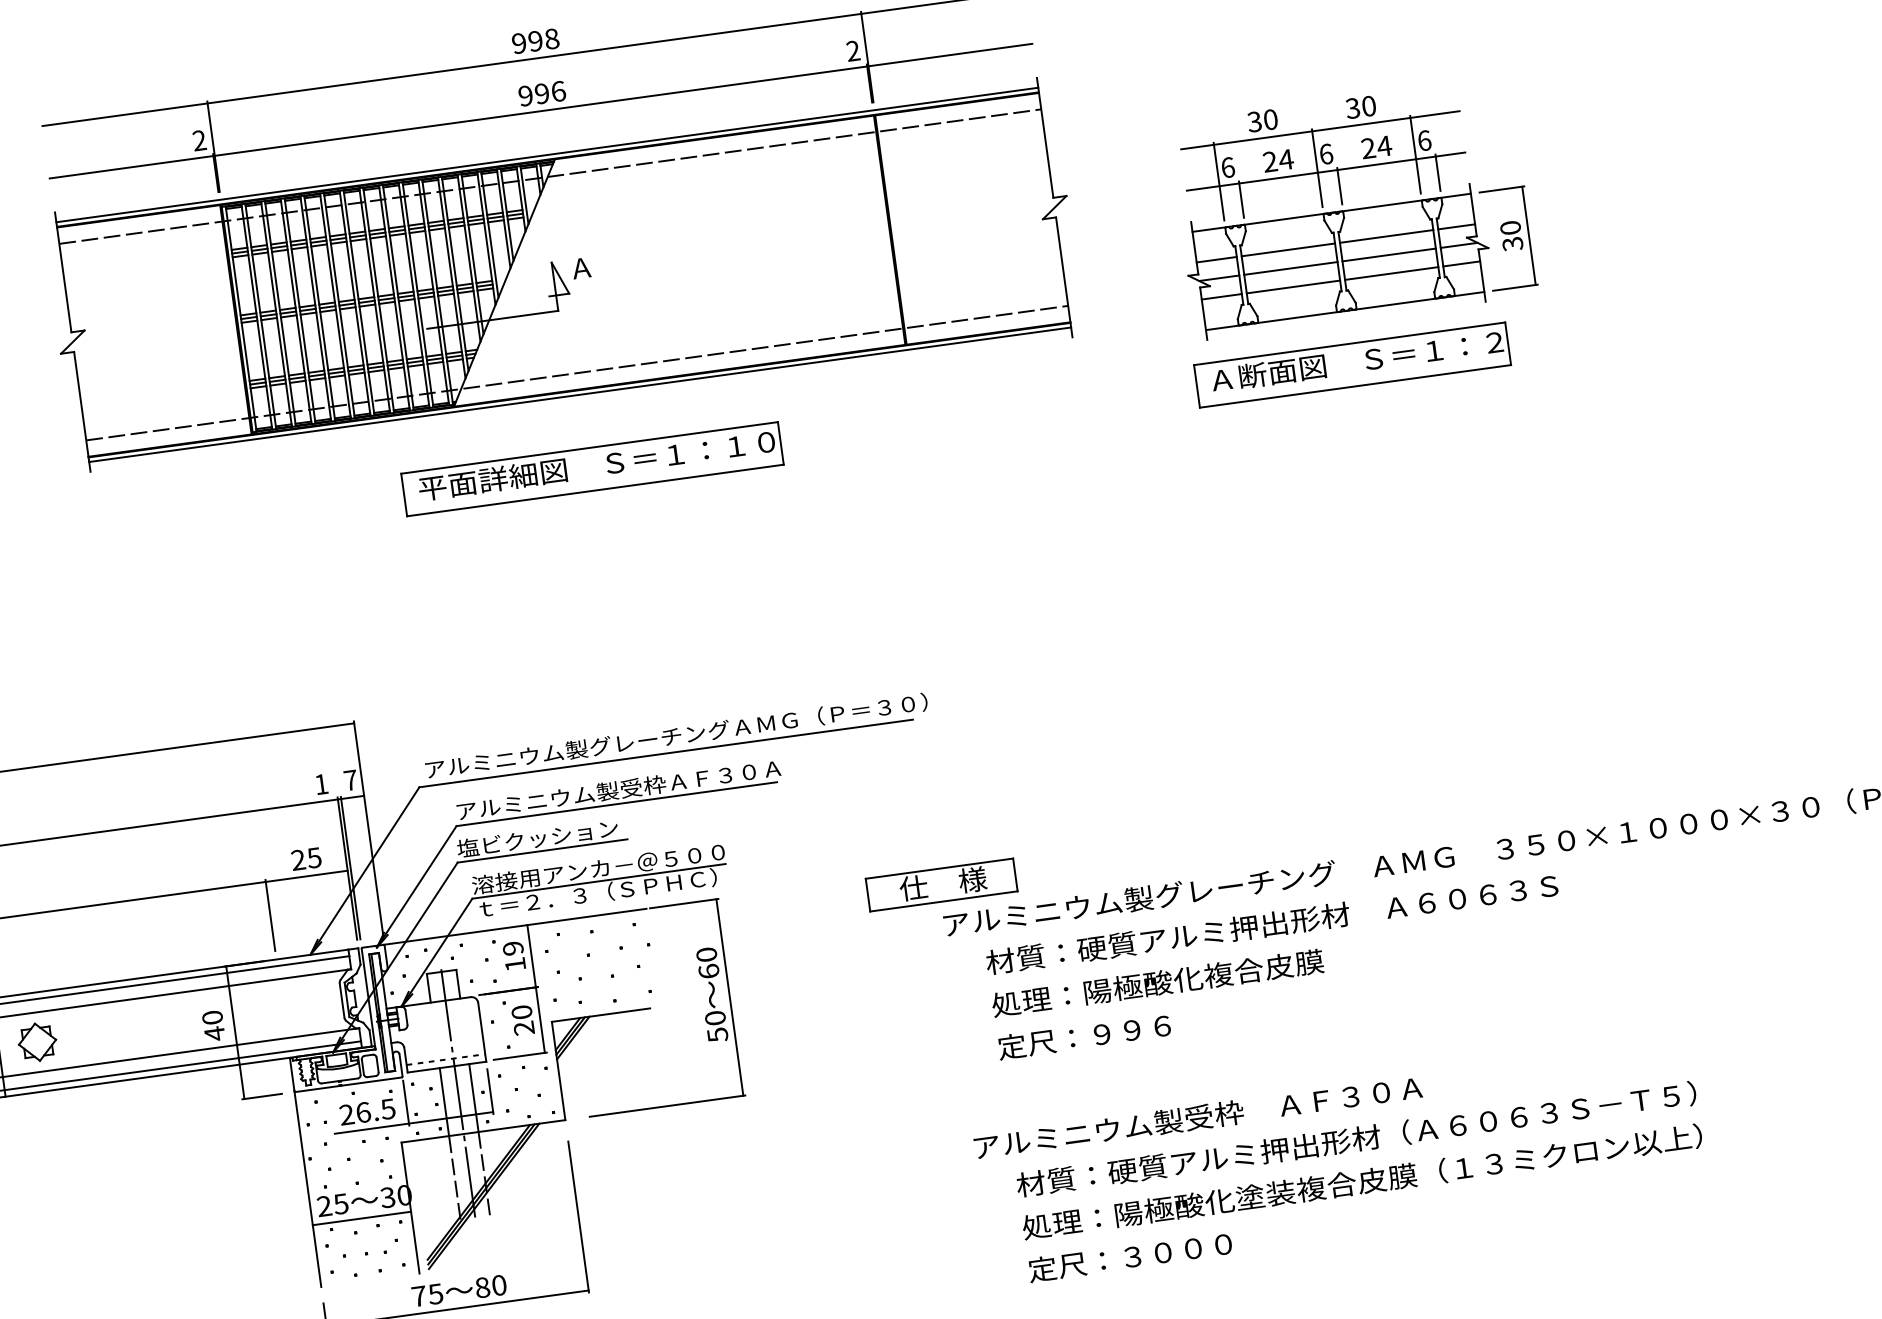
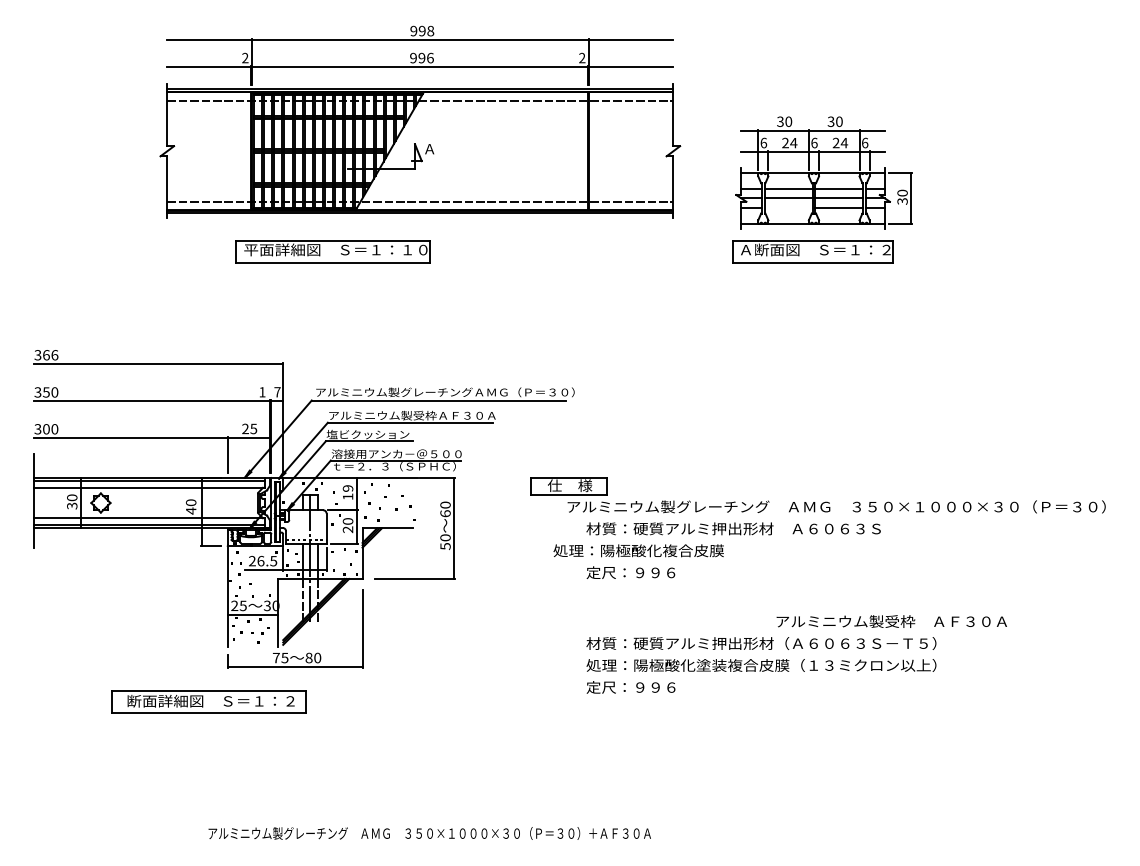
line: (1293, 286) -> (788, 207), removed
part: (590, 469) -> (332, 251), moved
text: (1157, 982) -> (638, 550), moved
text: (1197, 1117) -> (891, 621), moved
text: (1178, 1250) -> (663, 687), 定尺：３０００ -> 定尺：９９６

